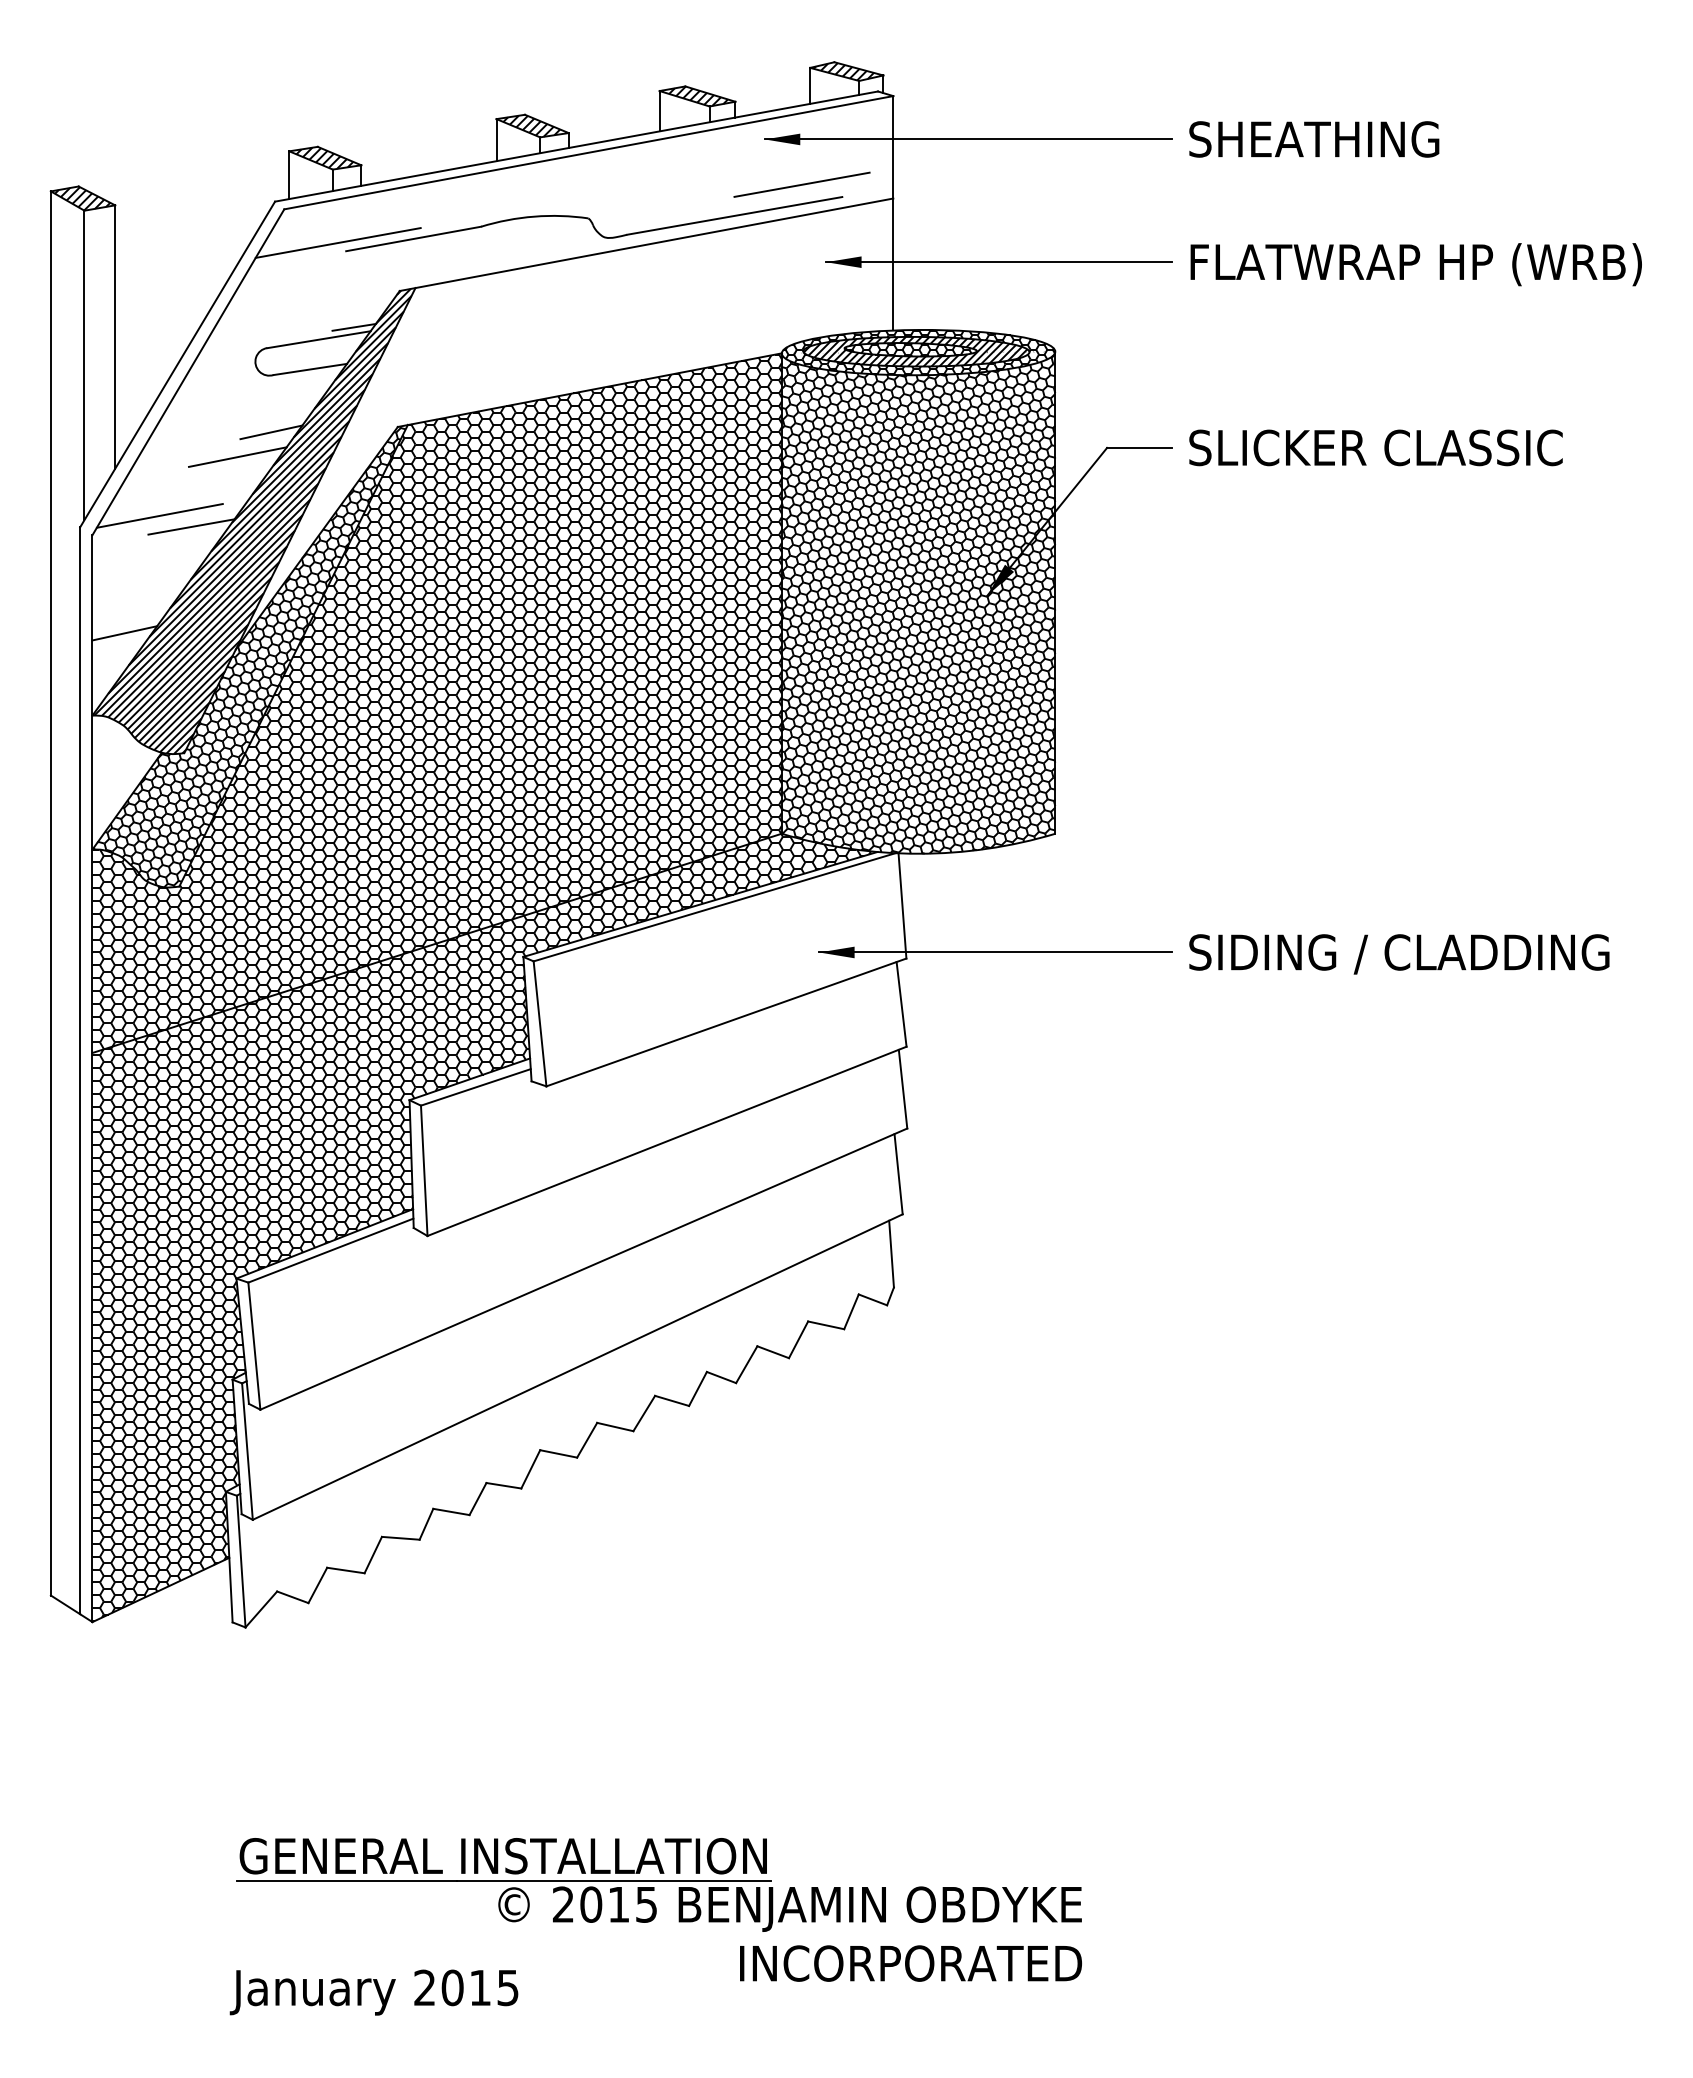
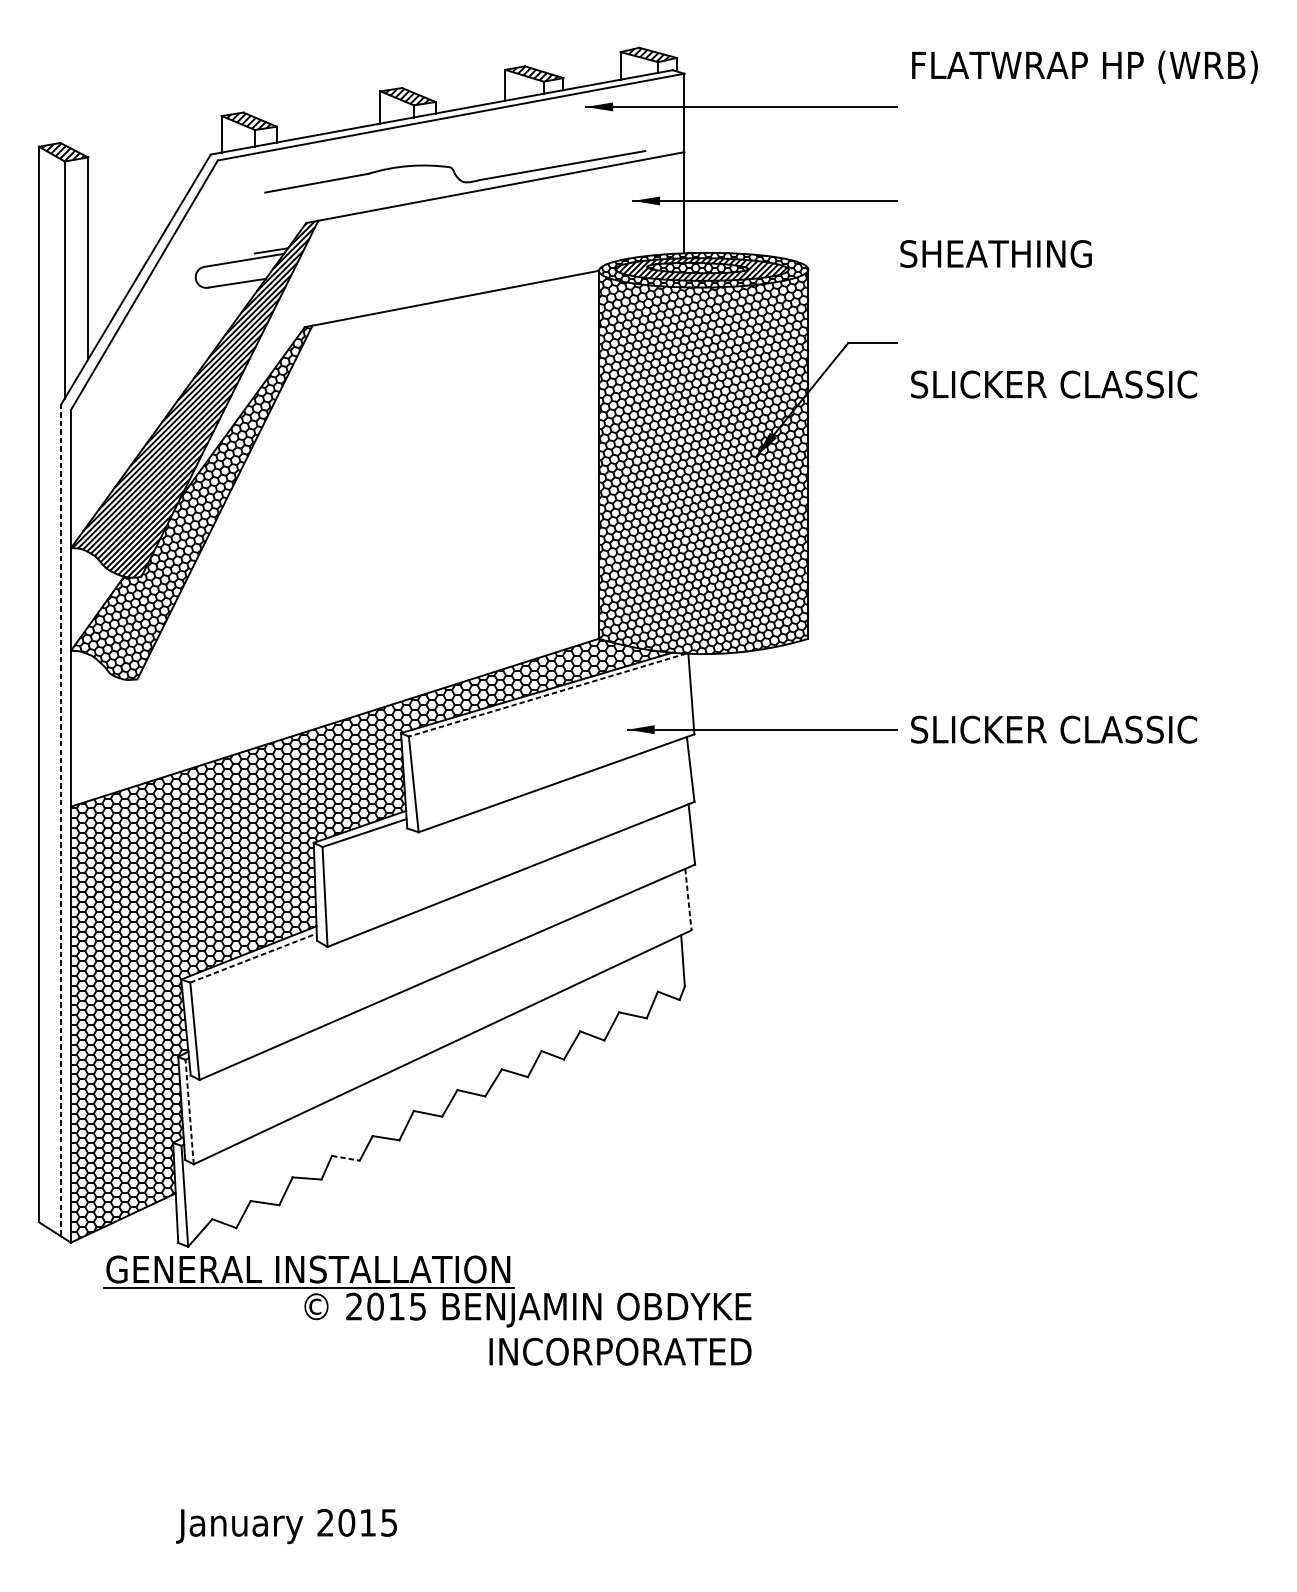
text: (1314, 139) -> (996, 254), moved
line: (801, 184) -> (614, 141), removed
line: (337, 242) -> (258, 185), removed
text: (1415, 264) -> (1084, 67), moved
line: (271, 432) -> (208, 331), removed
text: (1375, 447) -> (1053, 384), moved
line: (237, 456) -> (182, 349), removed
line: (159, 515) -> (122, 394), removed
line: (191, 526) -> (146, 403), removed
line: (124, 633) -> (95, 485), removed
hatch: (436, 701) -> (334, 537), removed
line: (714, 907) -> (547, 695), solid -> dashed
text: (1415, 954) -> (1084, 731), SIDING / CLADDING -> SLICKER CLASSIC
line: (80, 1071) -> (61, 820), solid -> dashed
line: (898, 1174) -> (688, 899), solid -> dashed
line: (330, 1250) -> (253, 958), solid -> dashed
line: (247, 1451) -> (189, 1111), solid -> dashed
line: (451, 1512) -> (345, 1158), solid -> dashed
part: (658, 1909) -> (427, 1310), moved

